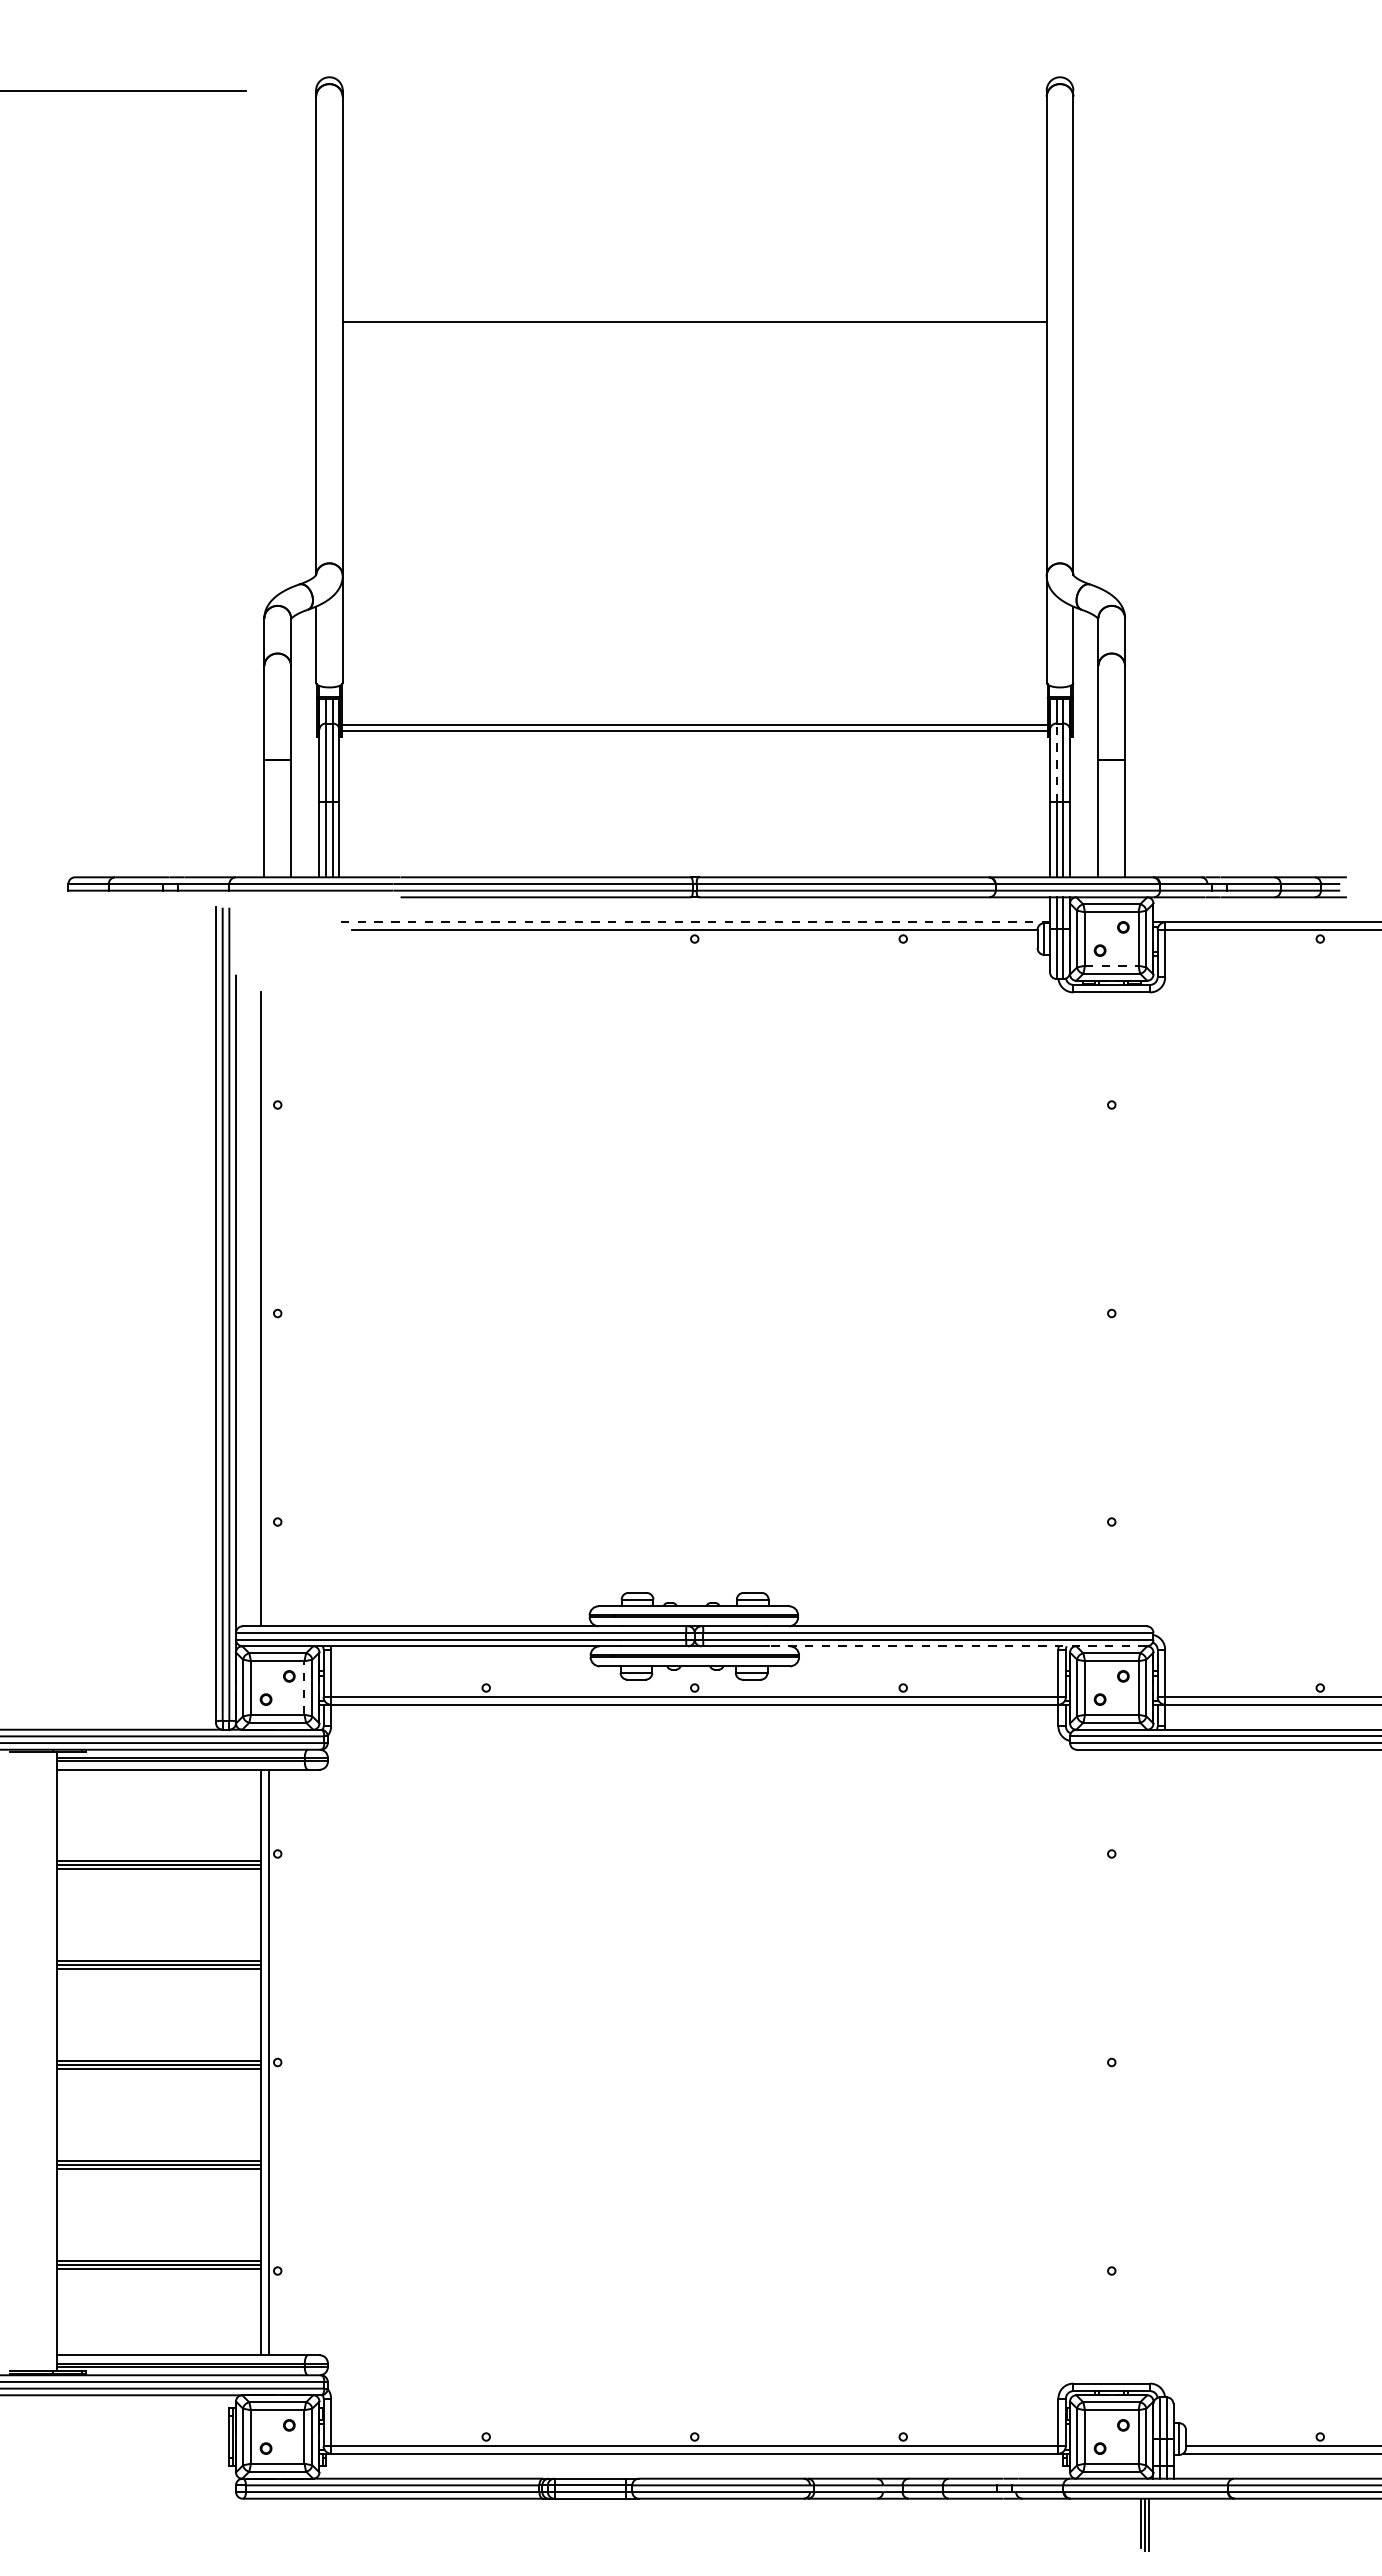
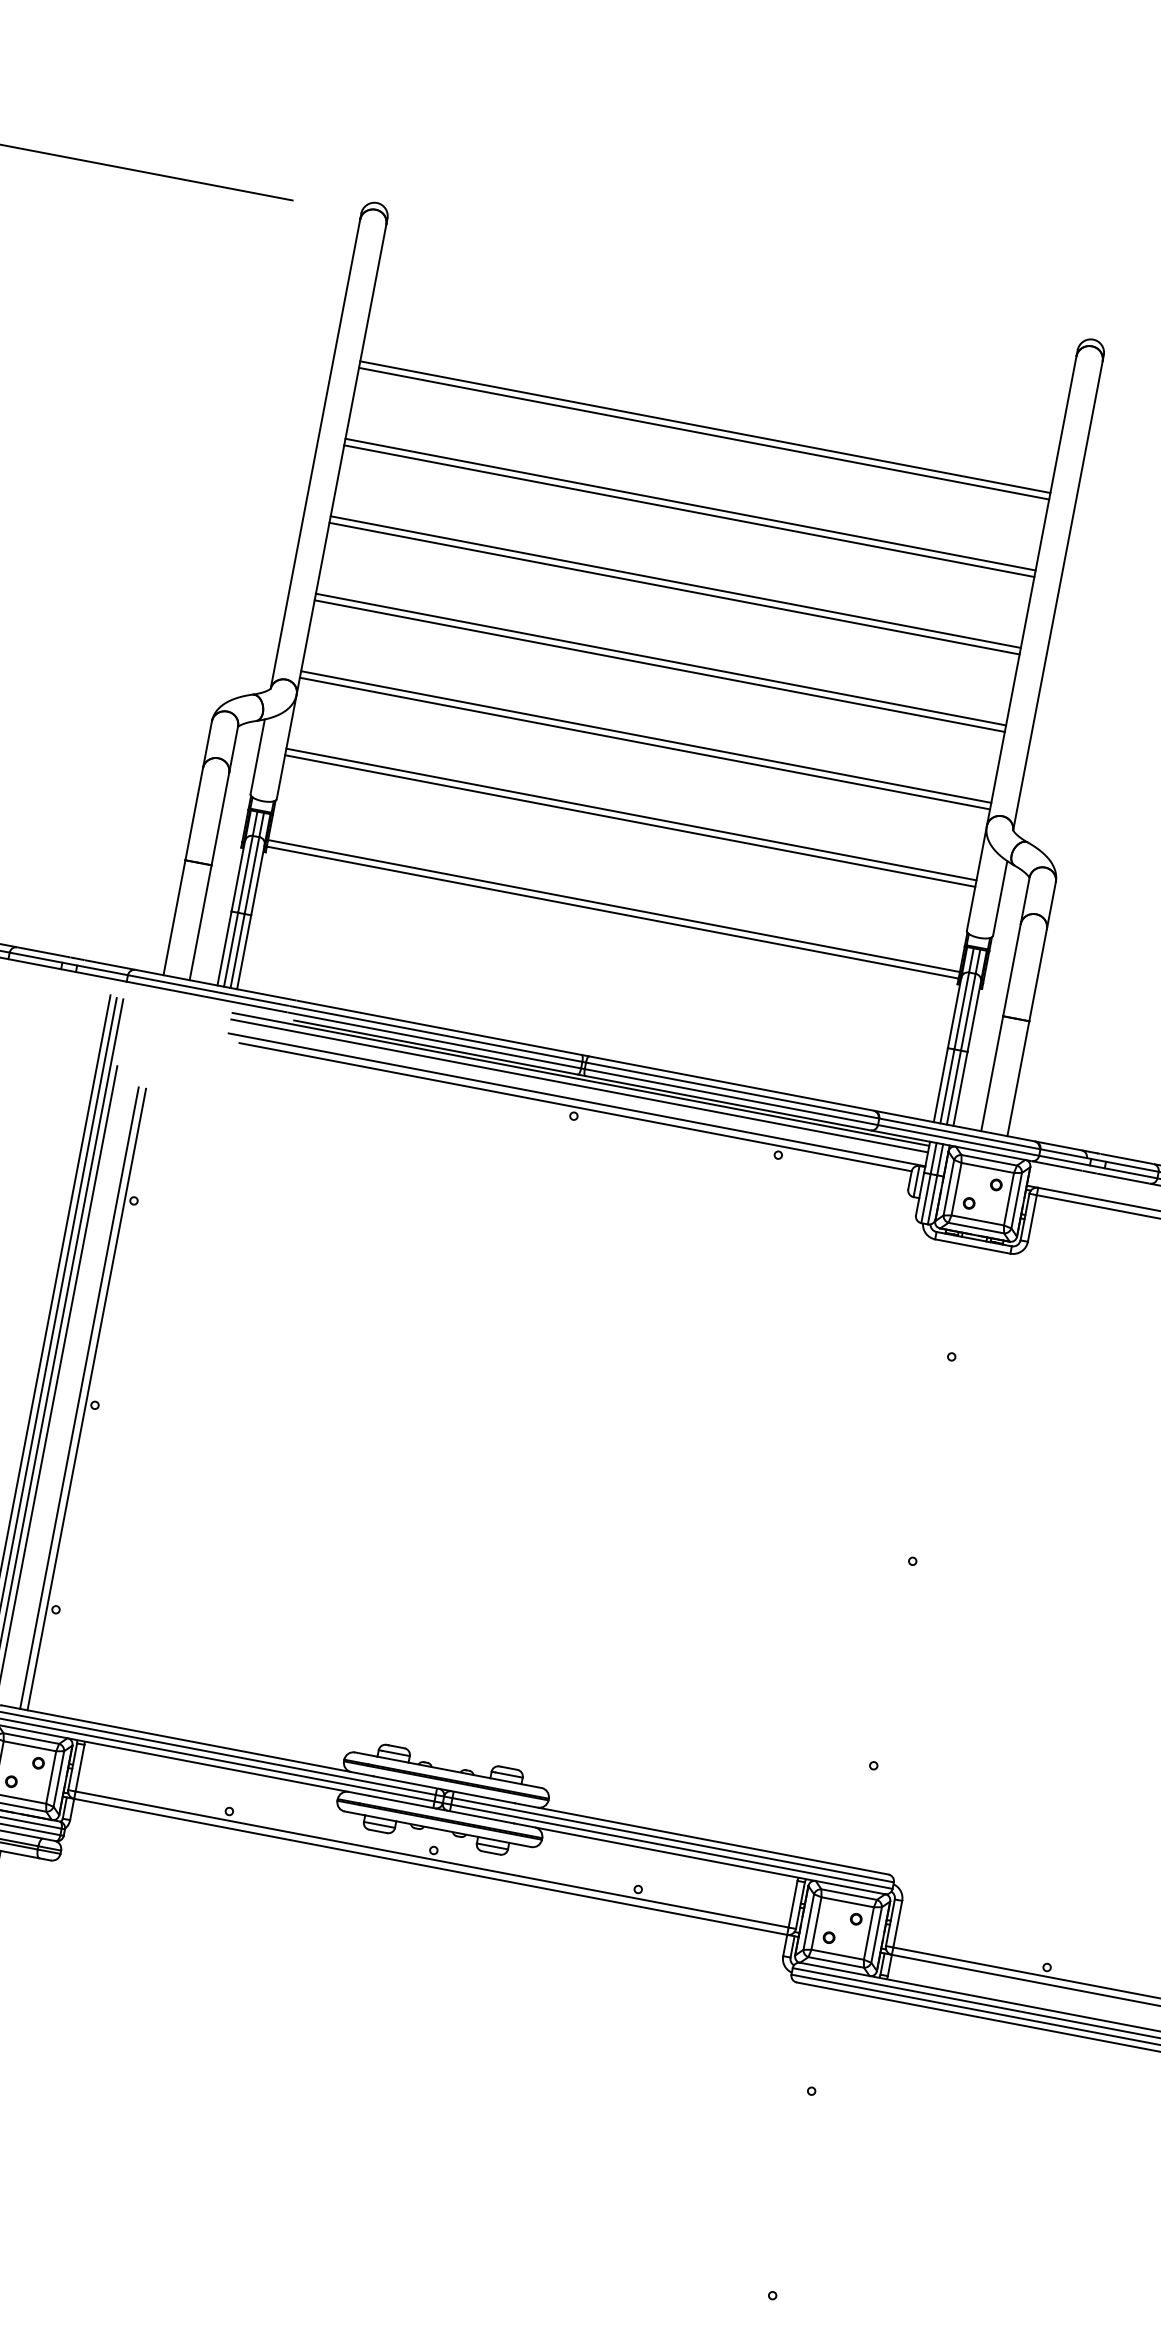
line: (694, 236) -> (705, 427), added
line: (694, 242) -> (703, 433), added
line: (694, 315) -> (690, 504), added
line: (694, 394) -> (675, 582), added
line: (694, 400) -> (674, 588), added
line: (694, 473) -> (660, 659), added
line: (694, 479) -> (659, 665), added
line: (694, 552) -> (645, 737), added
line: (694, 558) -> (644, 743), added
line: (694, 631) -> (631, 814), added
line: (694, 638) -> (629, 821), added
line: (1056, 762) -> (961, 1010), dashed -> solid
line: (694, 901) -> (580, 1079), added
line: (694, 908) -> (579, 1086), added
line: (694, 922) -> (576, 1099), dashed -> solid
line: (1111, 965) -> (977, 1220), dashed -> solid
line: (268, 1309) -> (86, 1399), added
line: (957, 1646) -> (699, 1858), dashed -> solid
line: (304, 1688) -> (51, 1777), dashed -> solid

